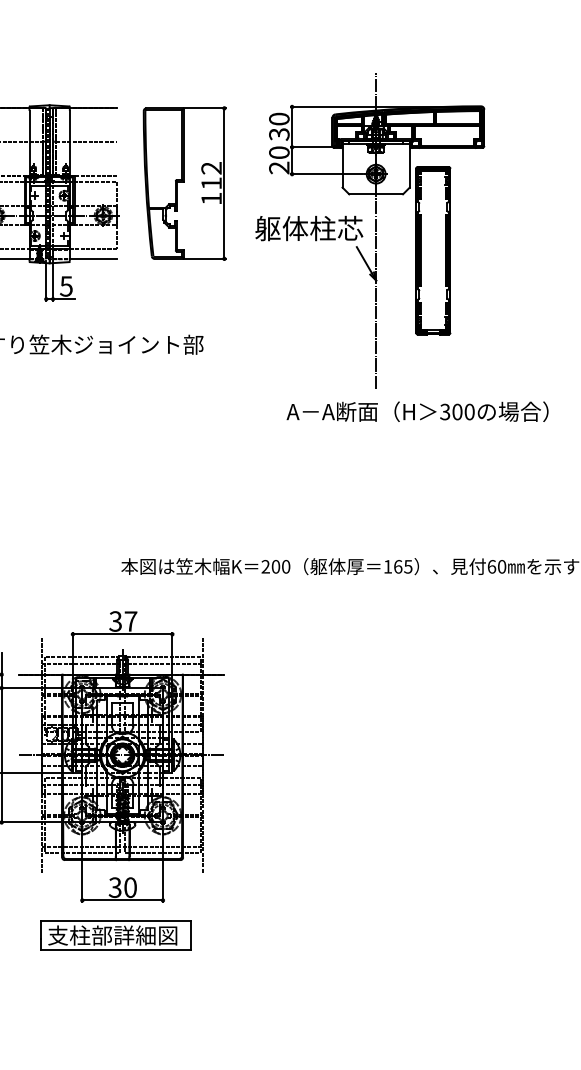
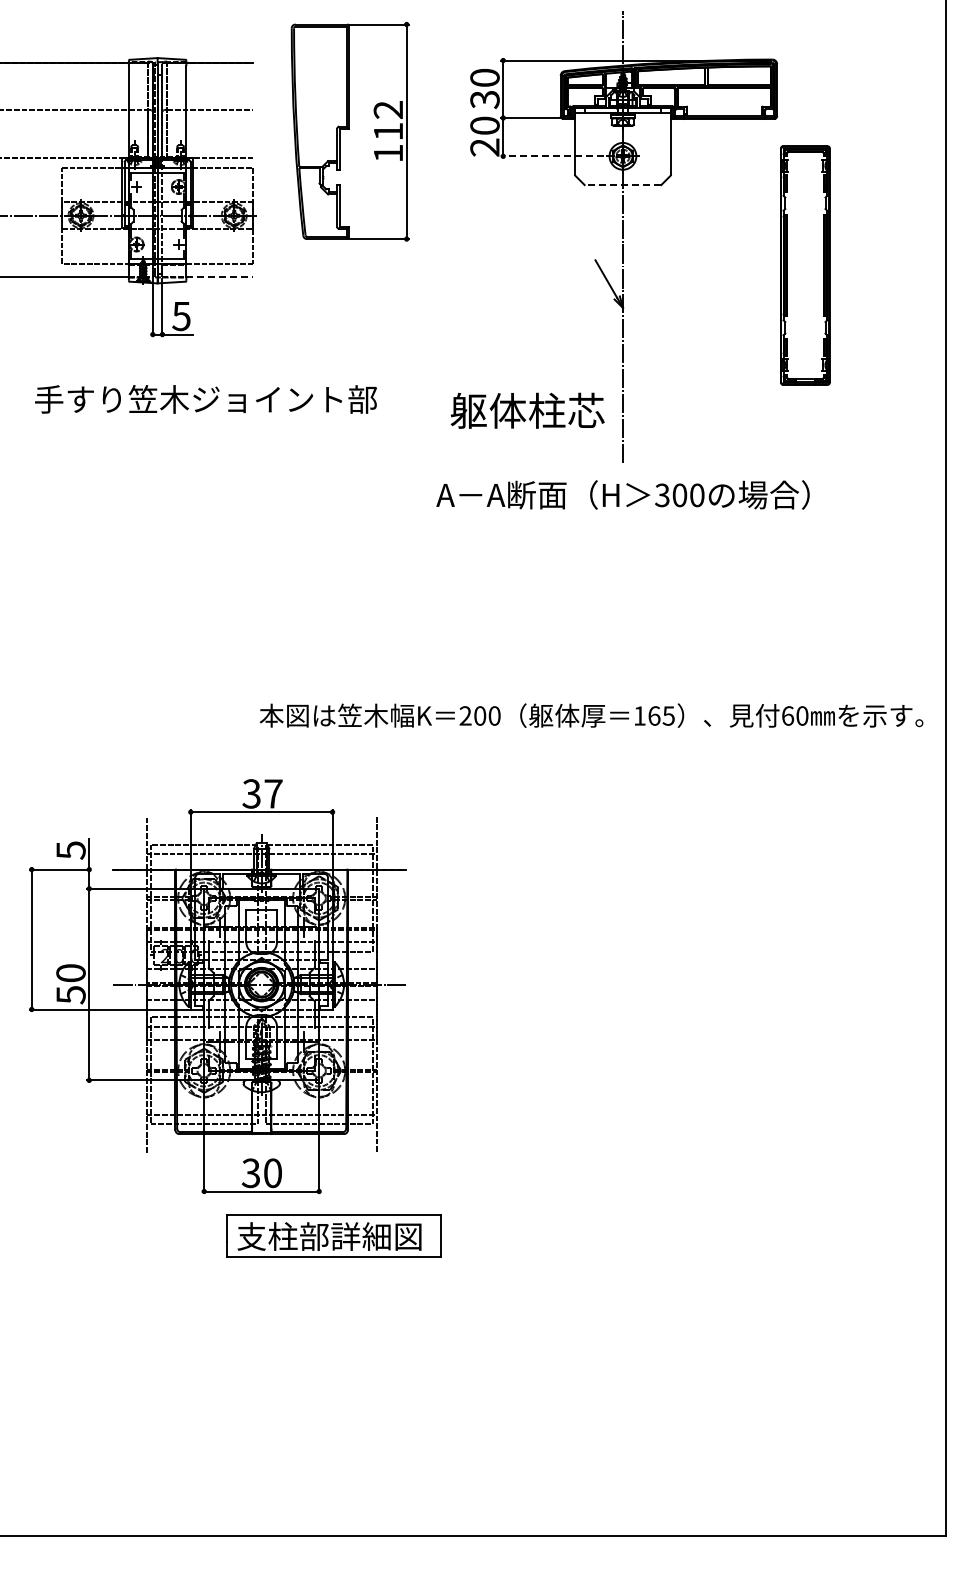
line: (326, 174) -> (552, 156), solid -> dashed
part: (184, 183) -> (349, 131), moved
line: (375, 194) -> (622, 185), solid -> dashed
text: (309, 228) -> (527, 410), moved
part: (433, 250) -> (805, 265), moved
line: (93, 259) -> (219, 277), solid -> dashed
text: (417, 411) -> (622, 494), moved
part: (115, 934) -> (333, 1235), moved

